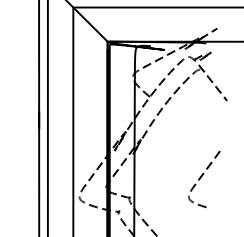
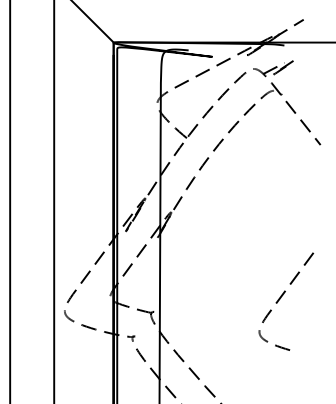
curve: (202, 176) -> (283, 296), moved

